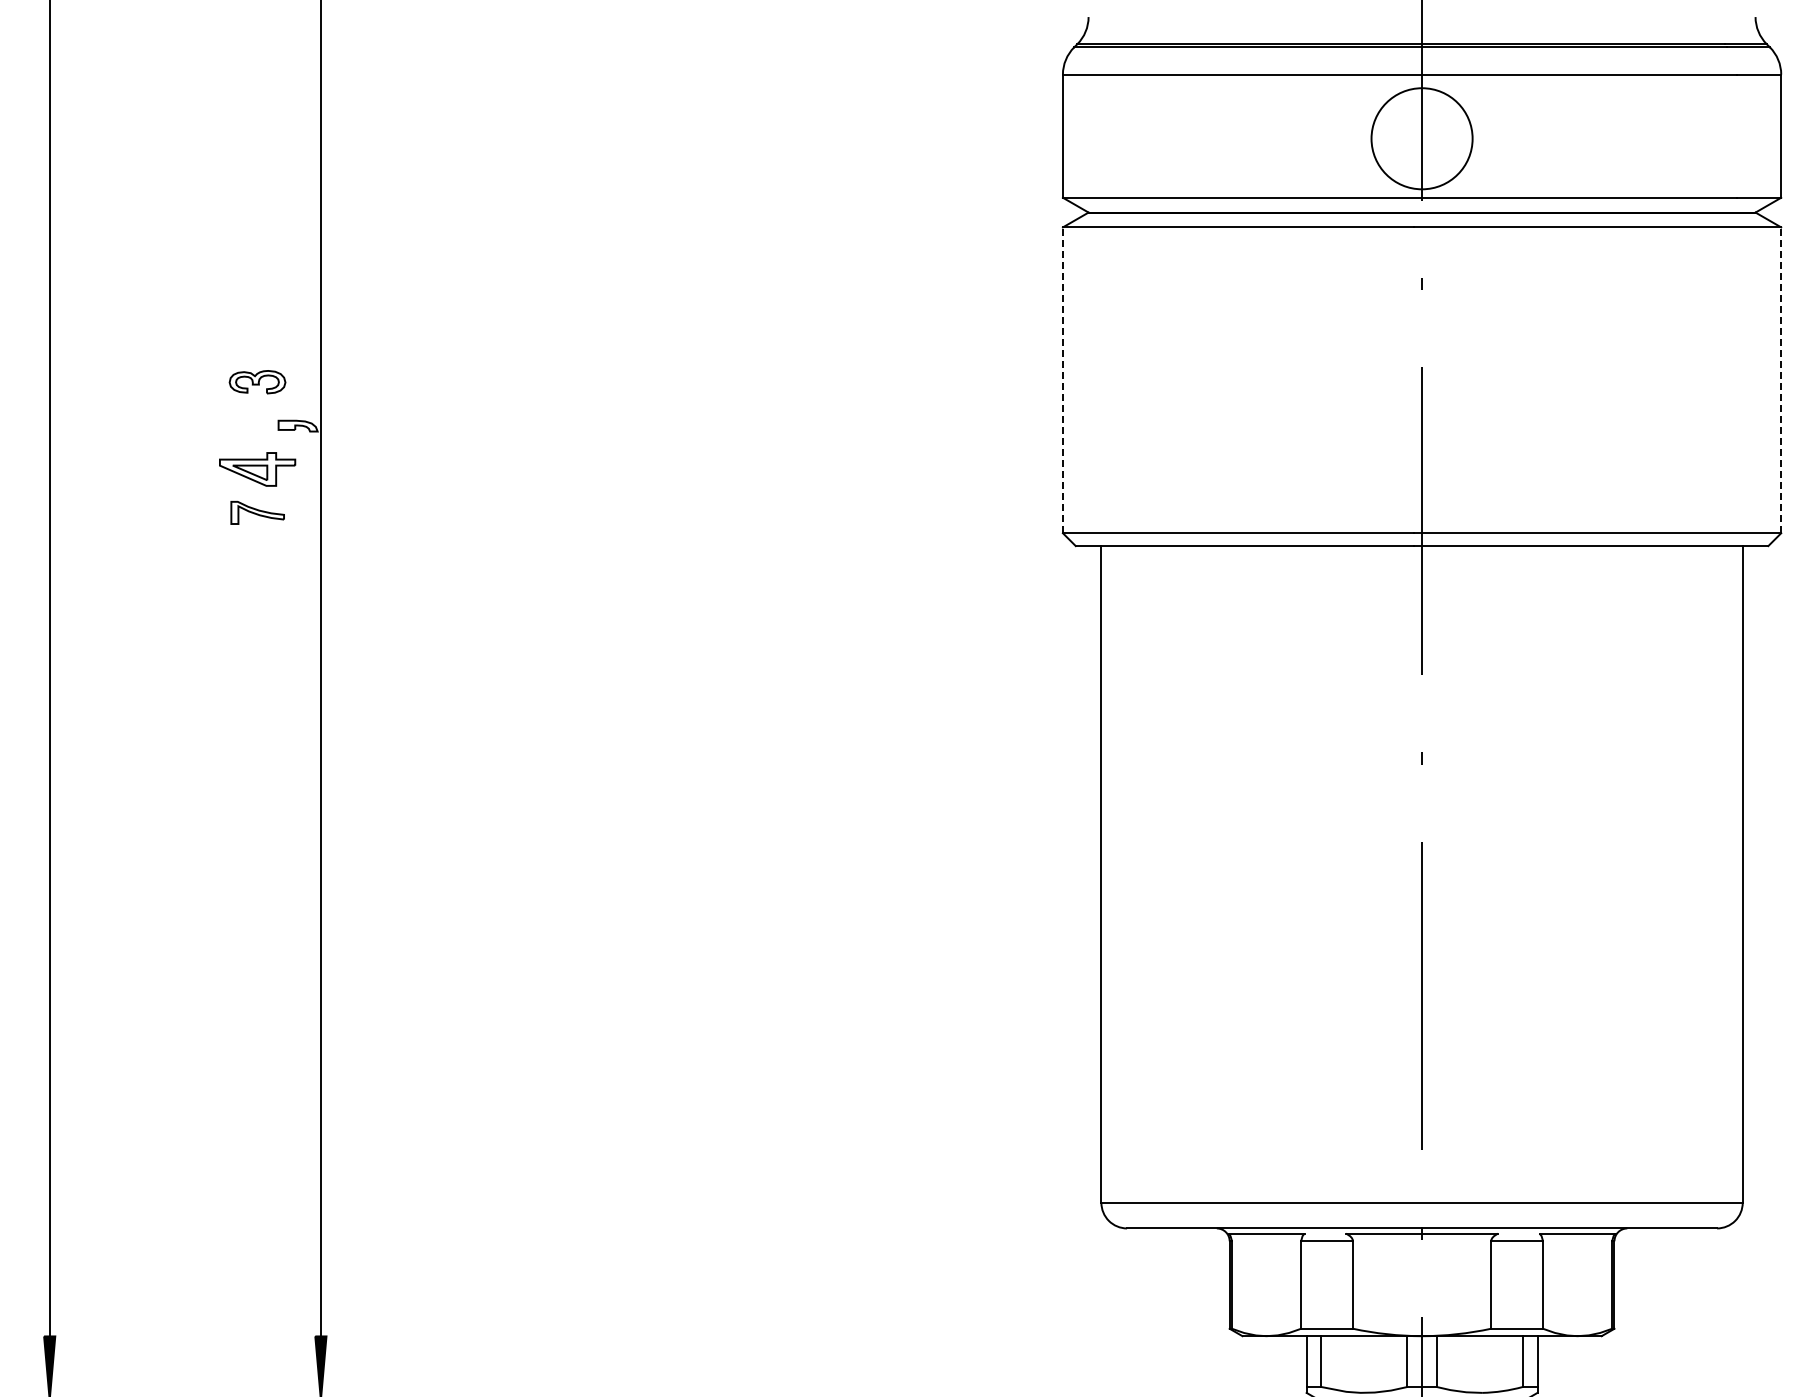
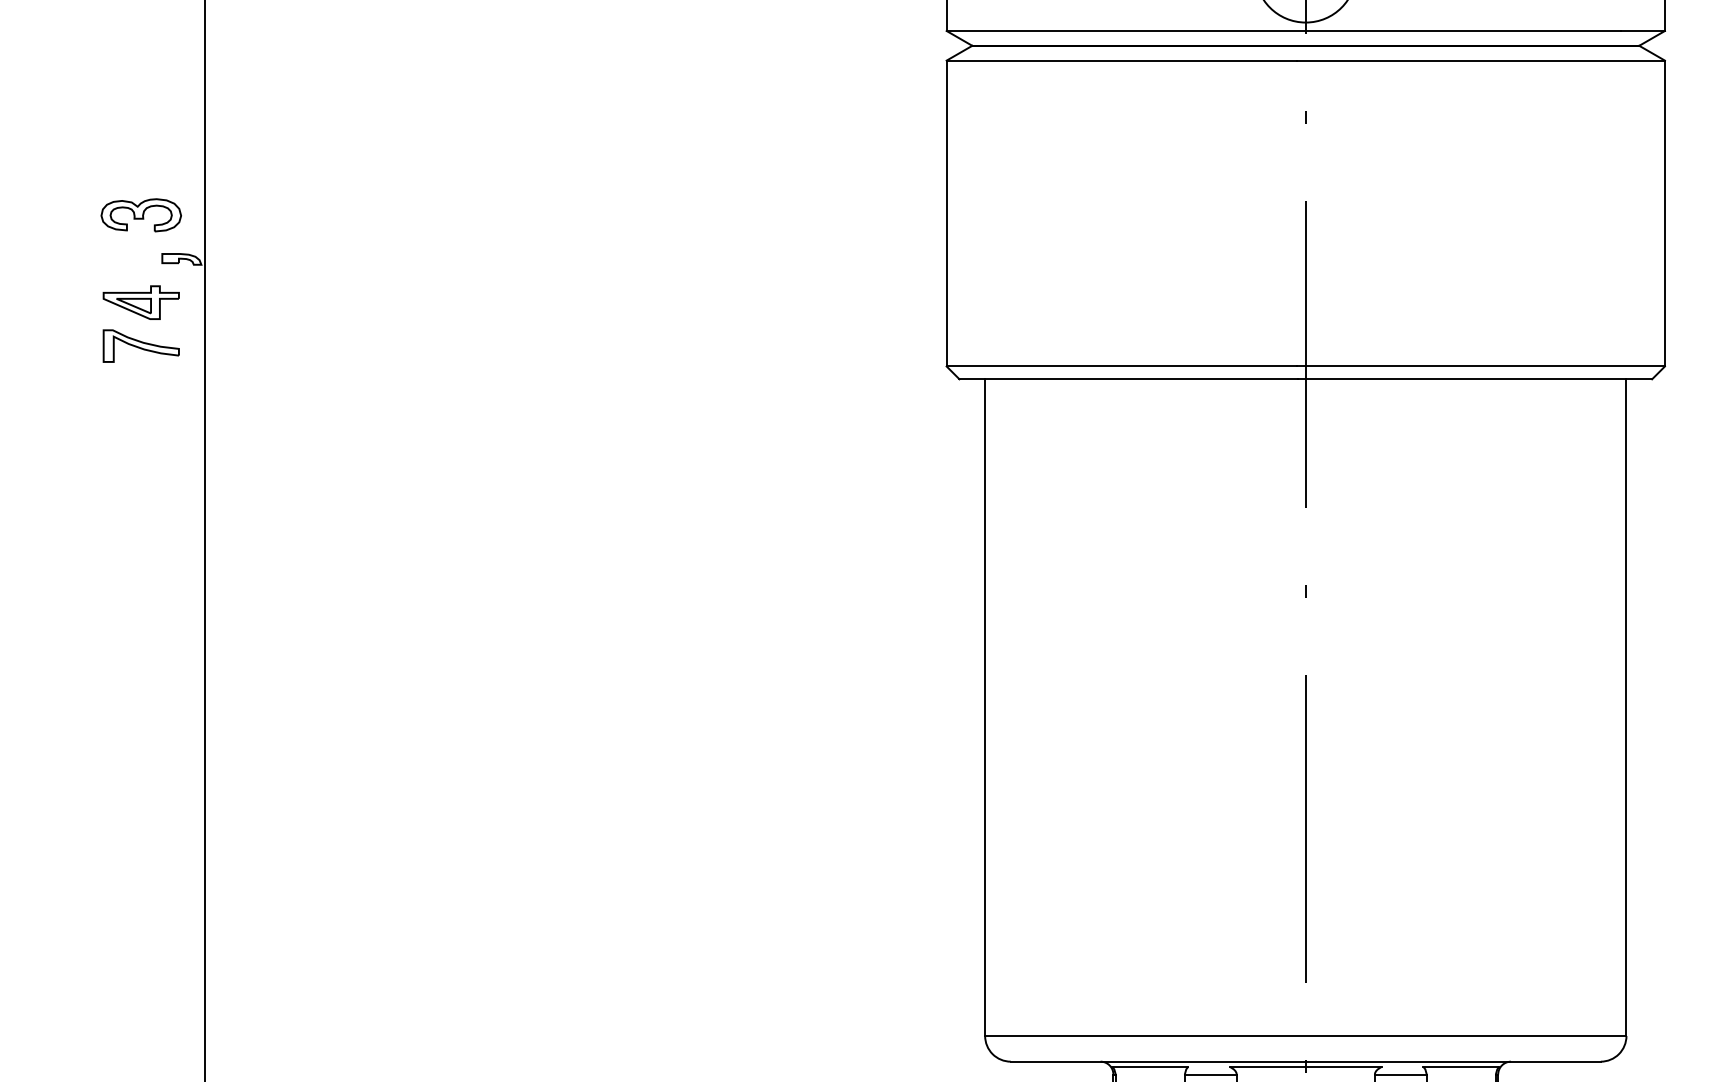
line: (1062, 380) -> (946, 213), dashed -> solid
line: (1781, 380) -> (1665, 213), dashed -> solid
part: (257, 382) -> (141, 215), size x1.43
part: (257, 512) -> (141, 345), size x1.43

